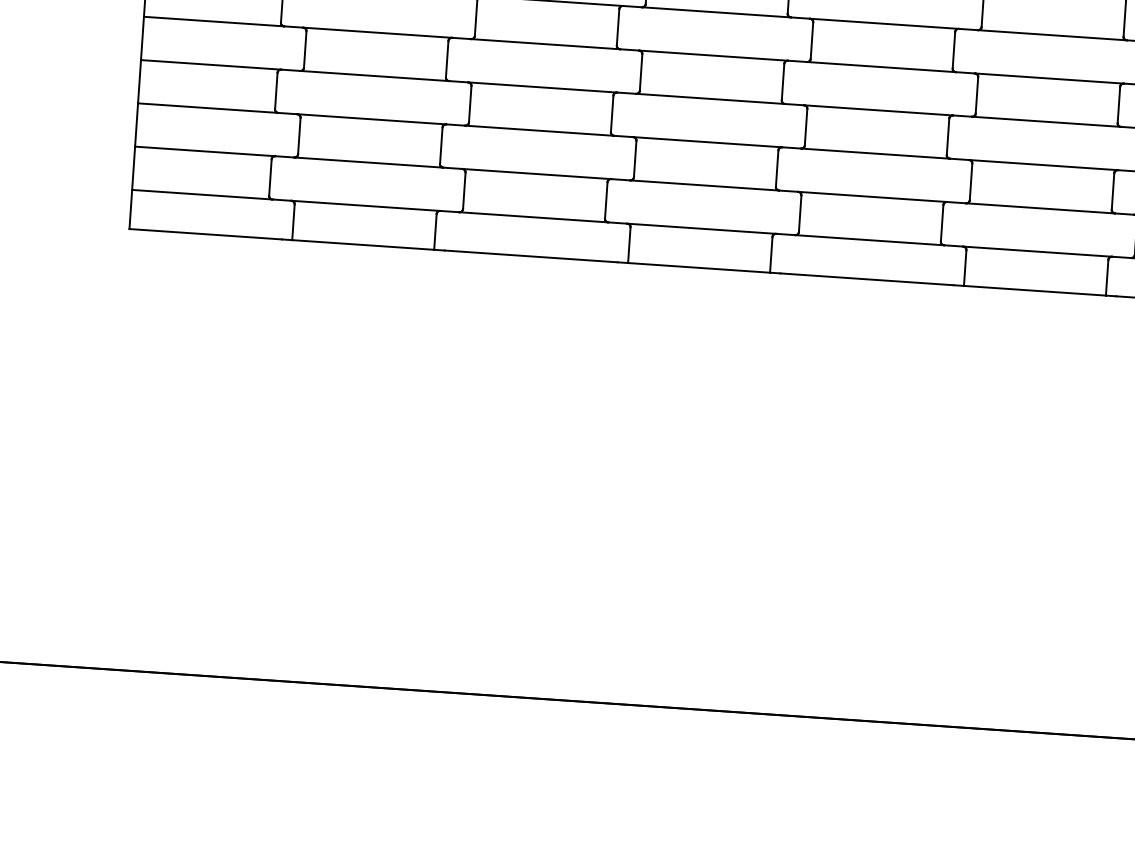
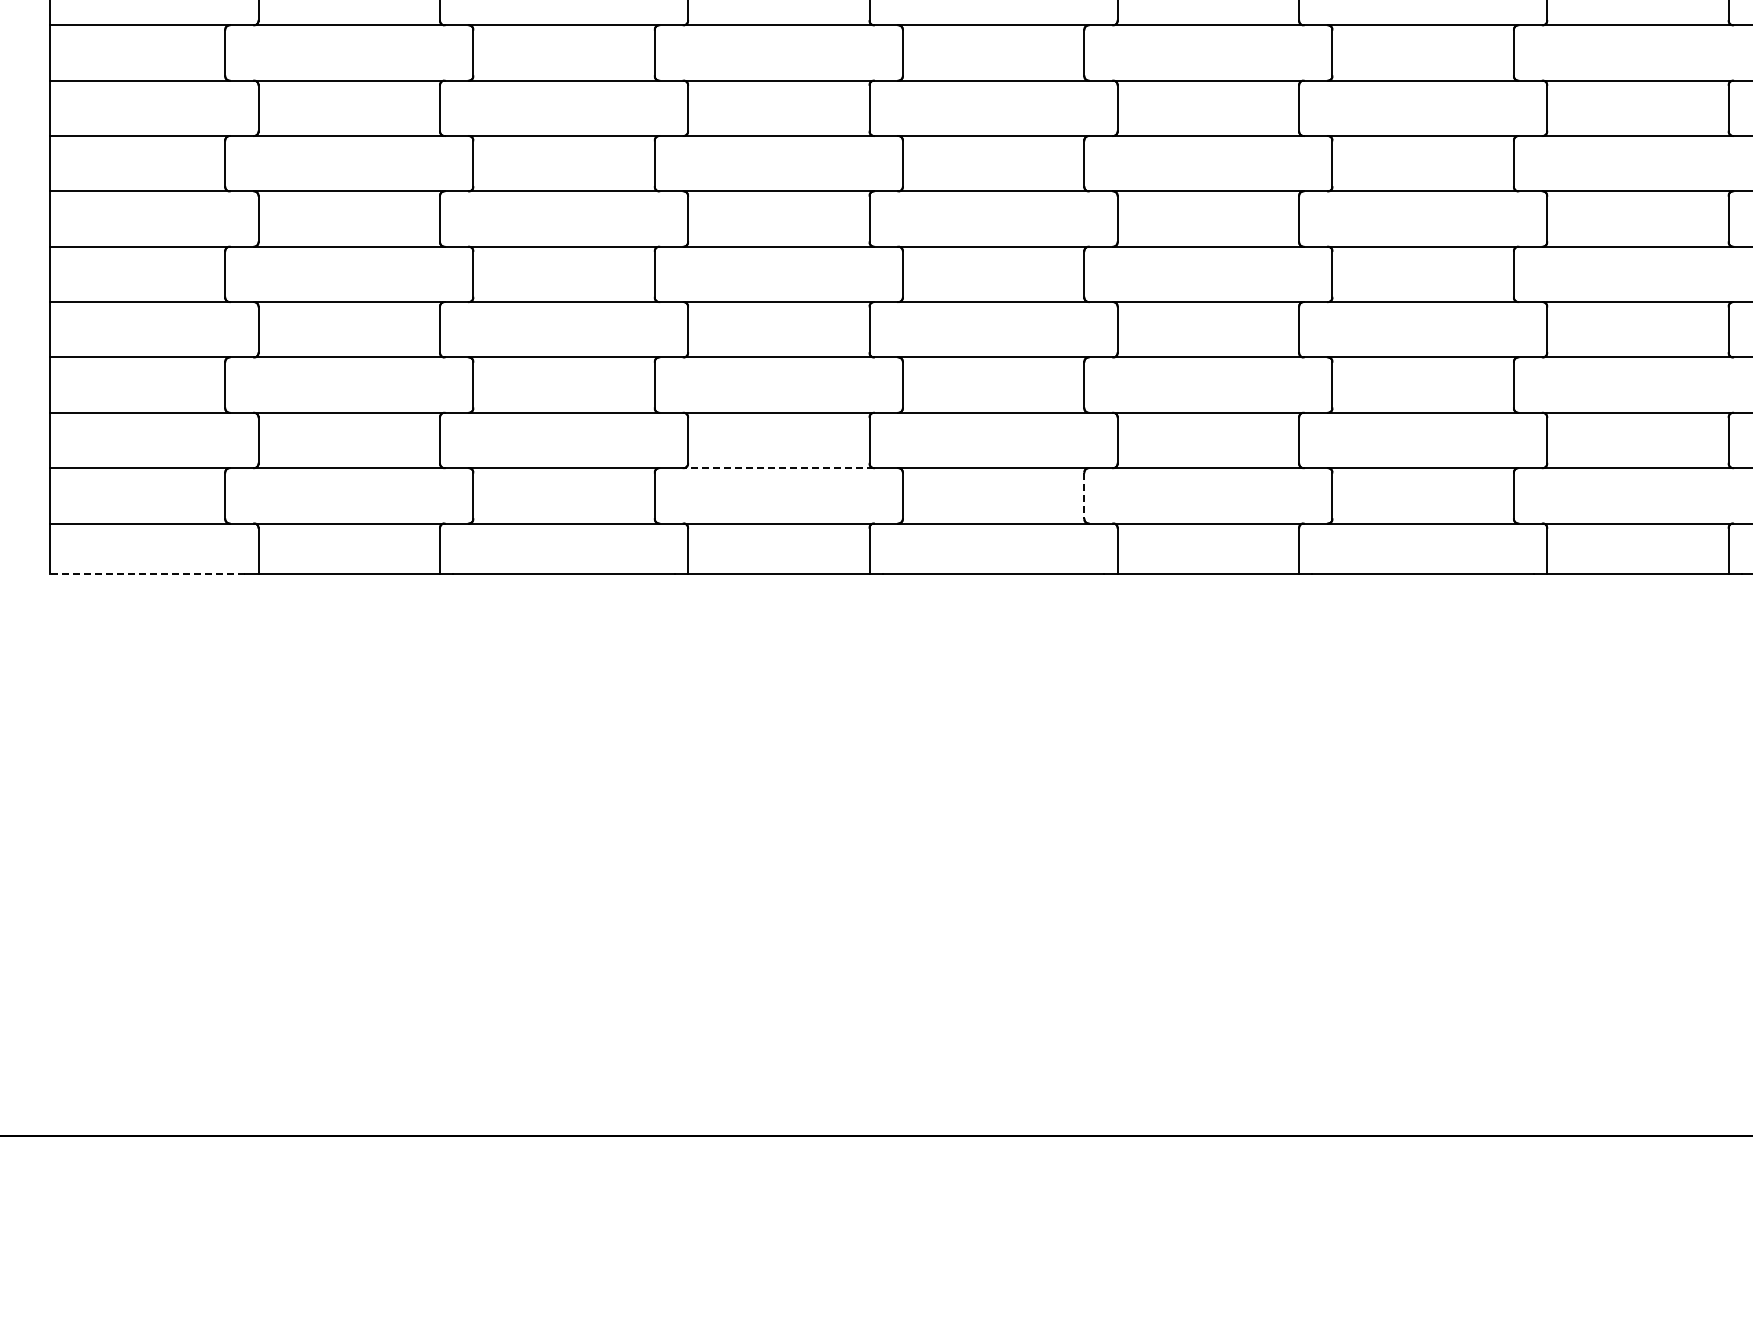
line: (704, 185) -> (778, 468), solid -> dashed
line: (942, 223) -> (1084, 496), solid -> dashed
line: (205, 234) -> (147, 573), solid -> dashed

